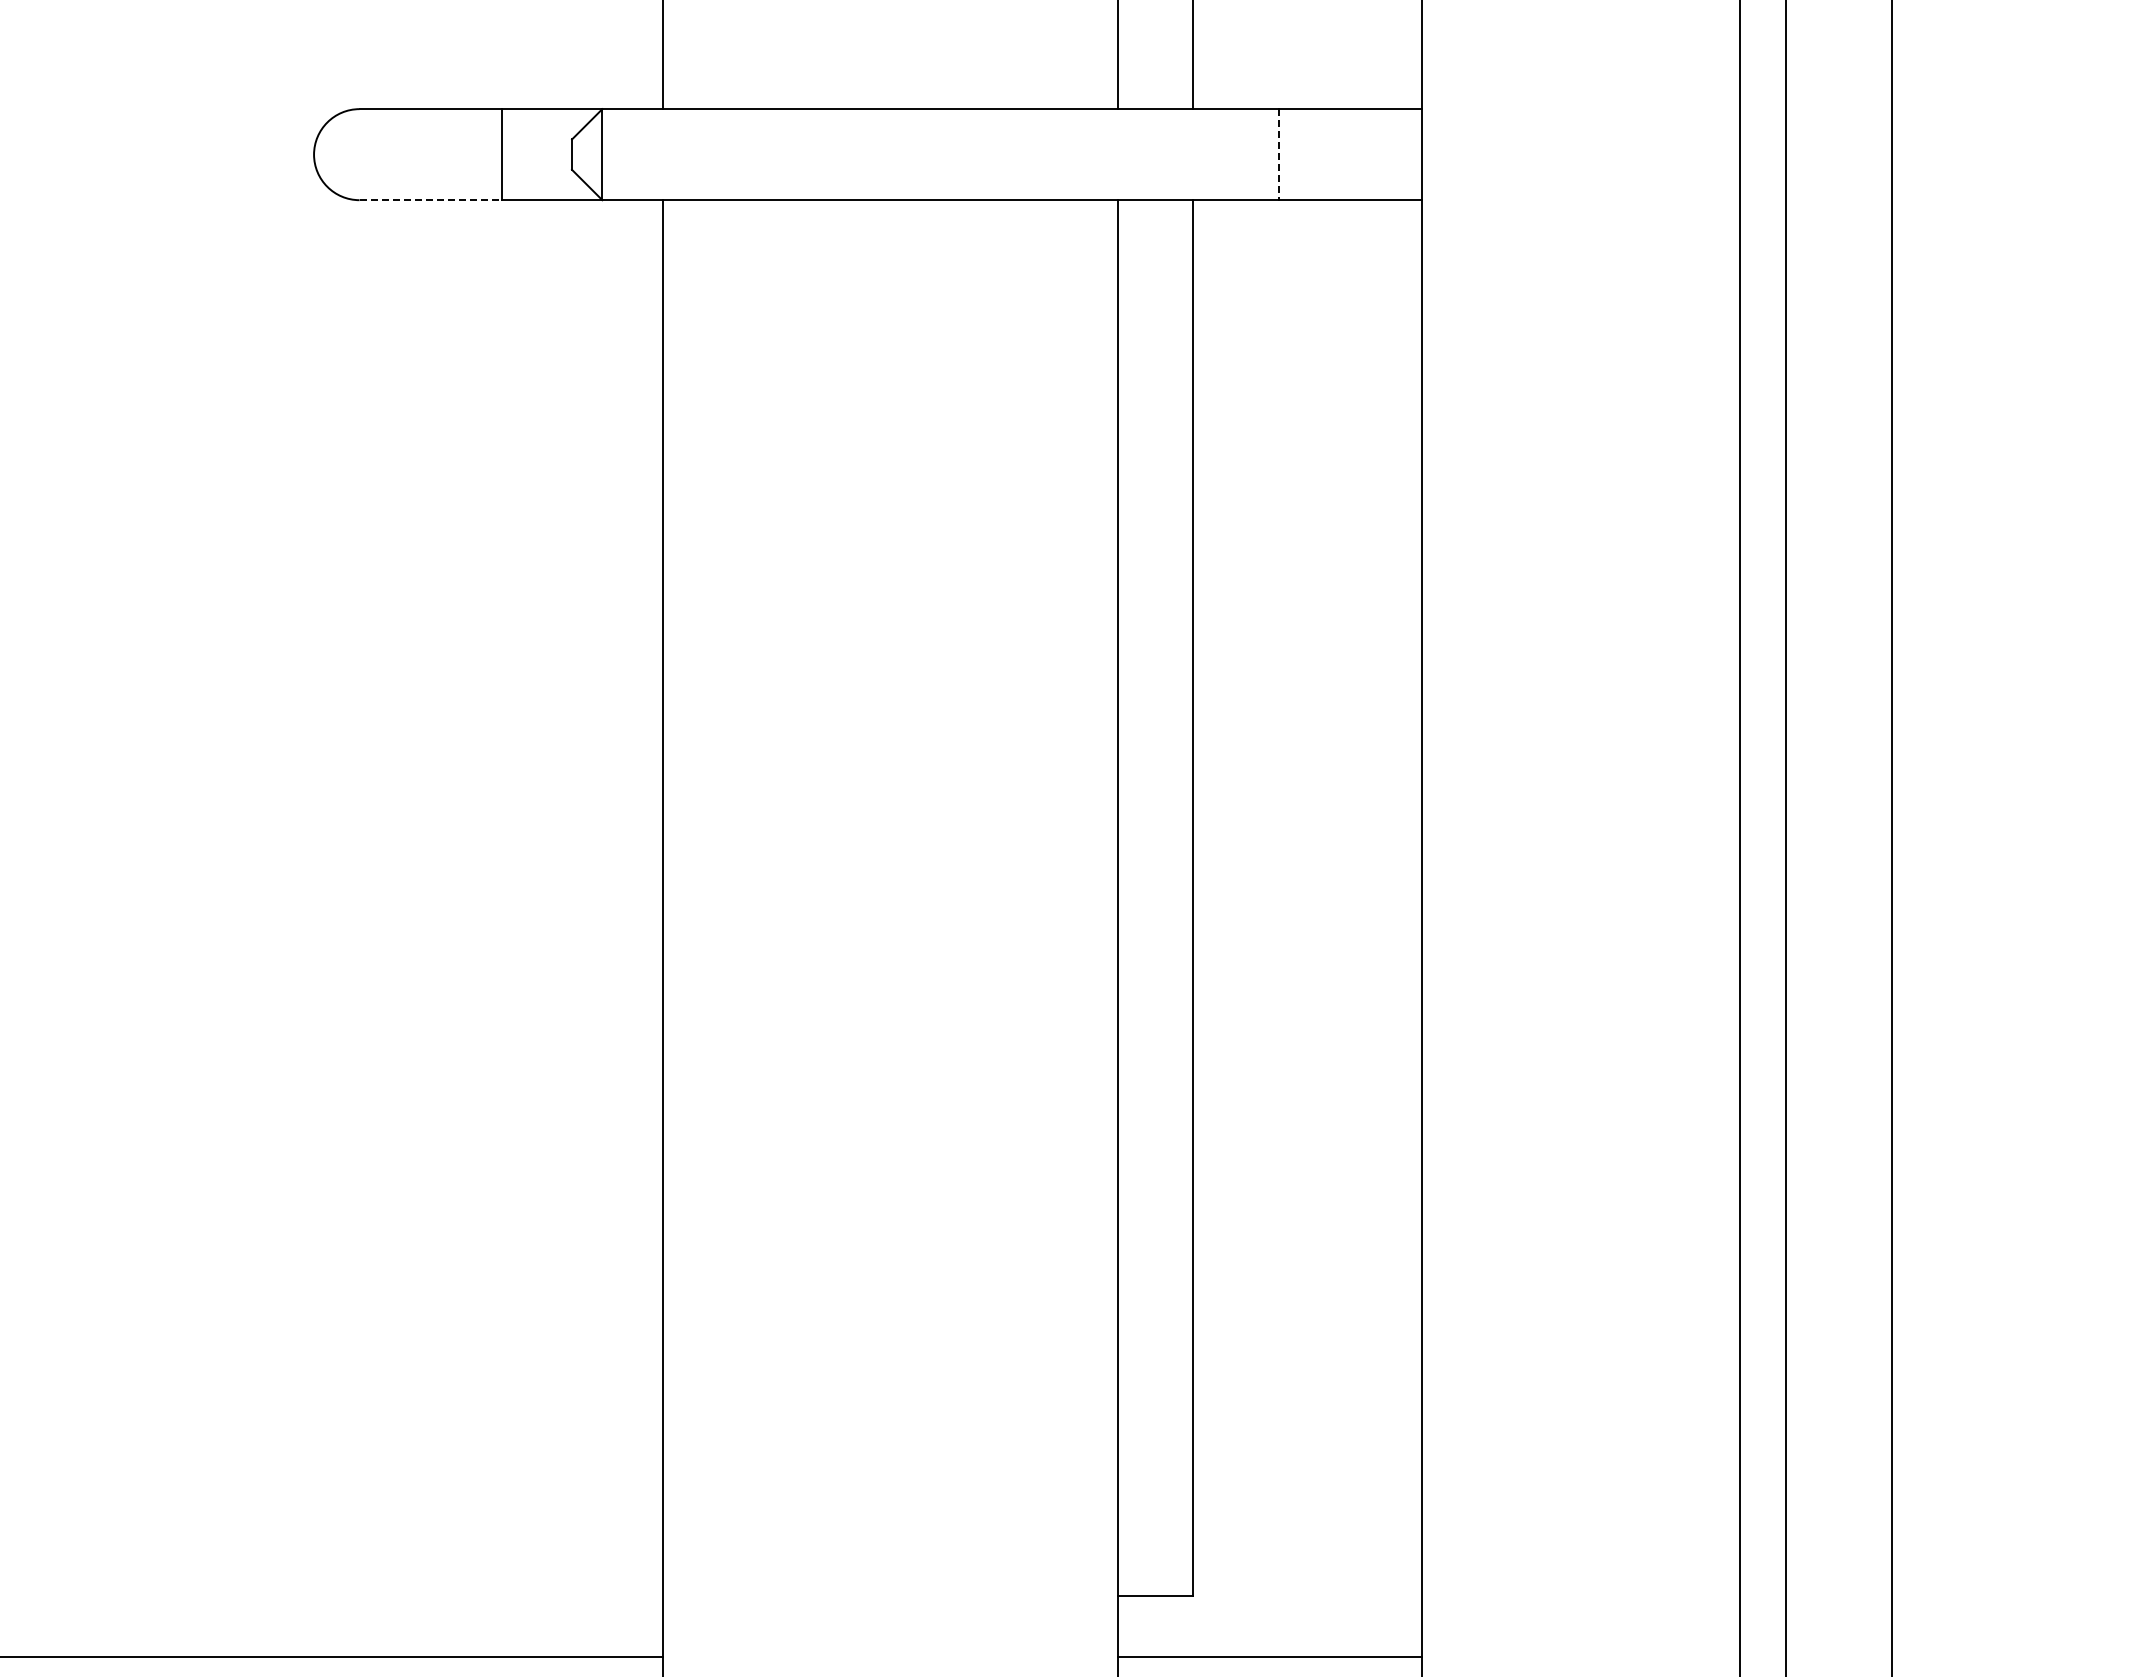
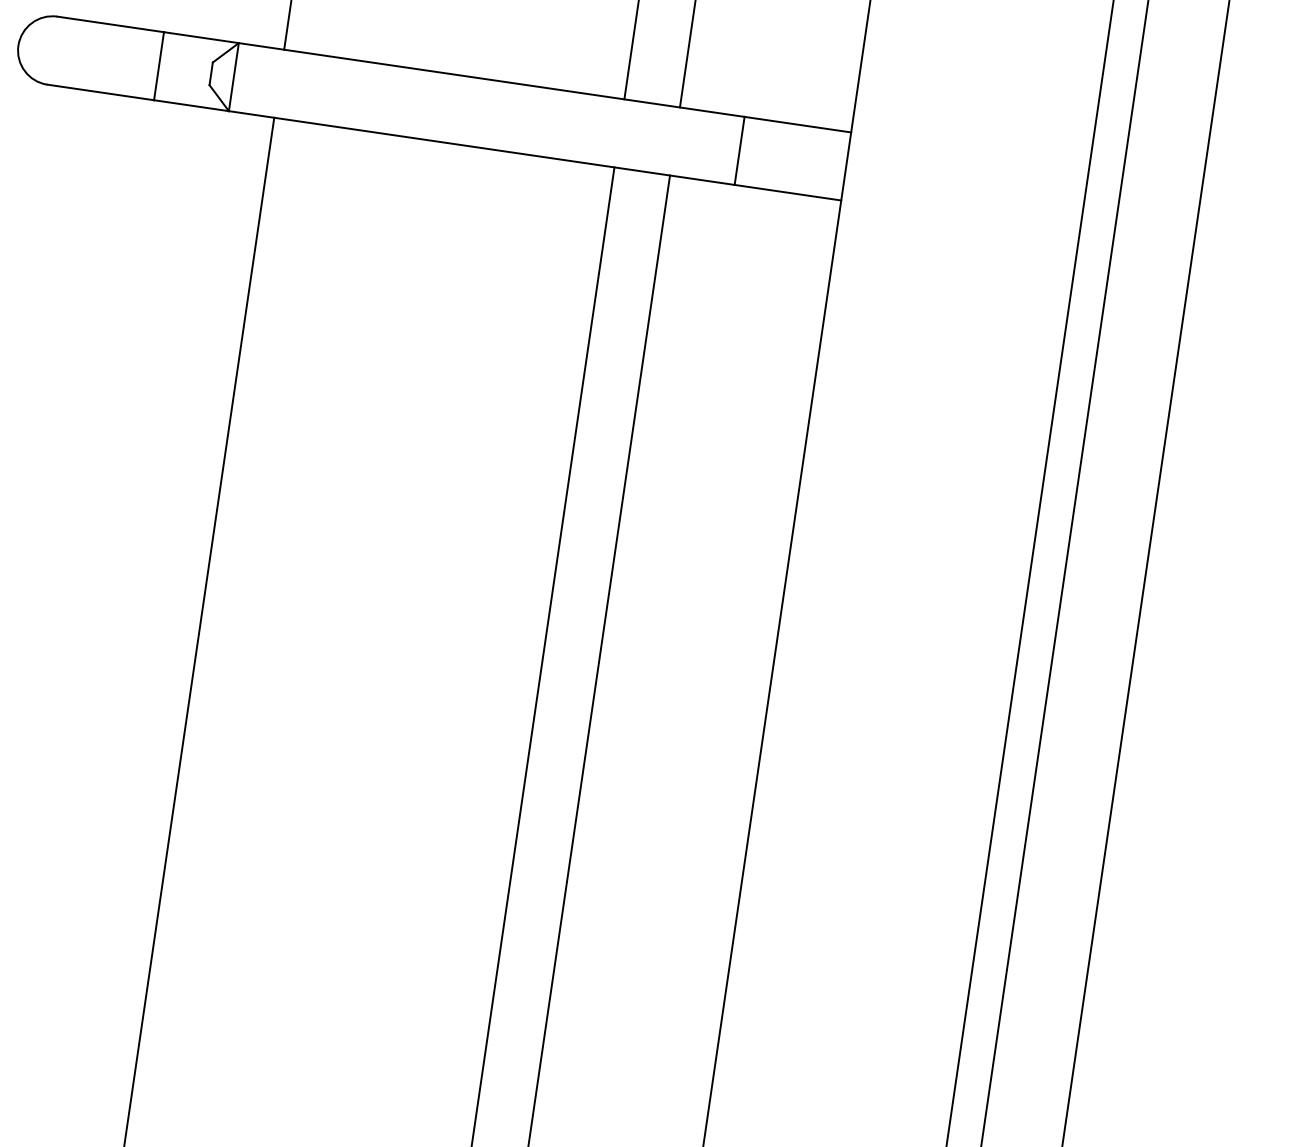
line: (1279, 154) -> (739, 150), dashed -> solid
line: (431, 200) -> (101, 92), dashed -> solid

